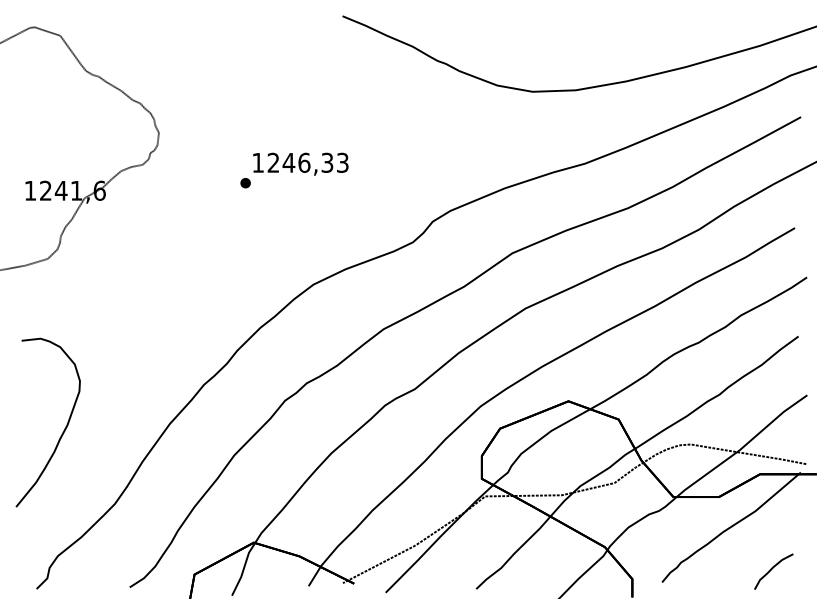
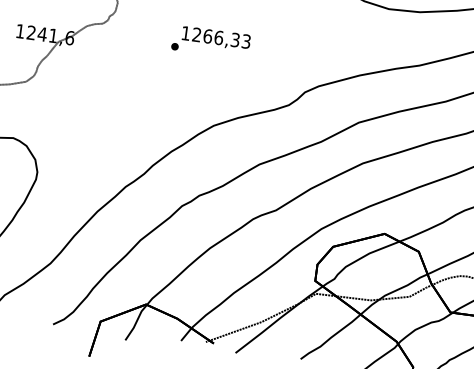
text: (288, 162) -> (207, 36), 1246,33 -> 1266,33

